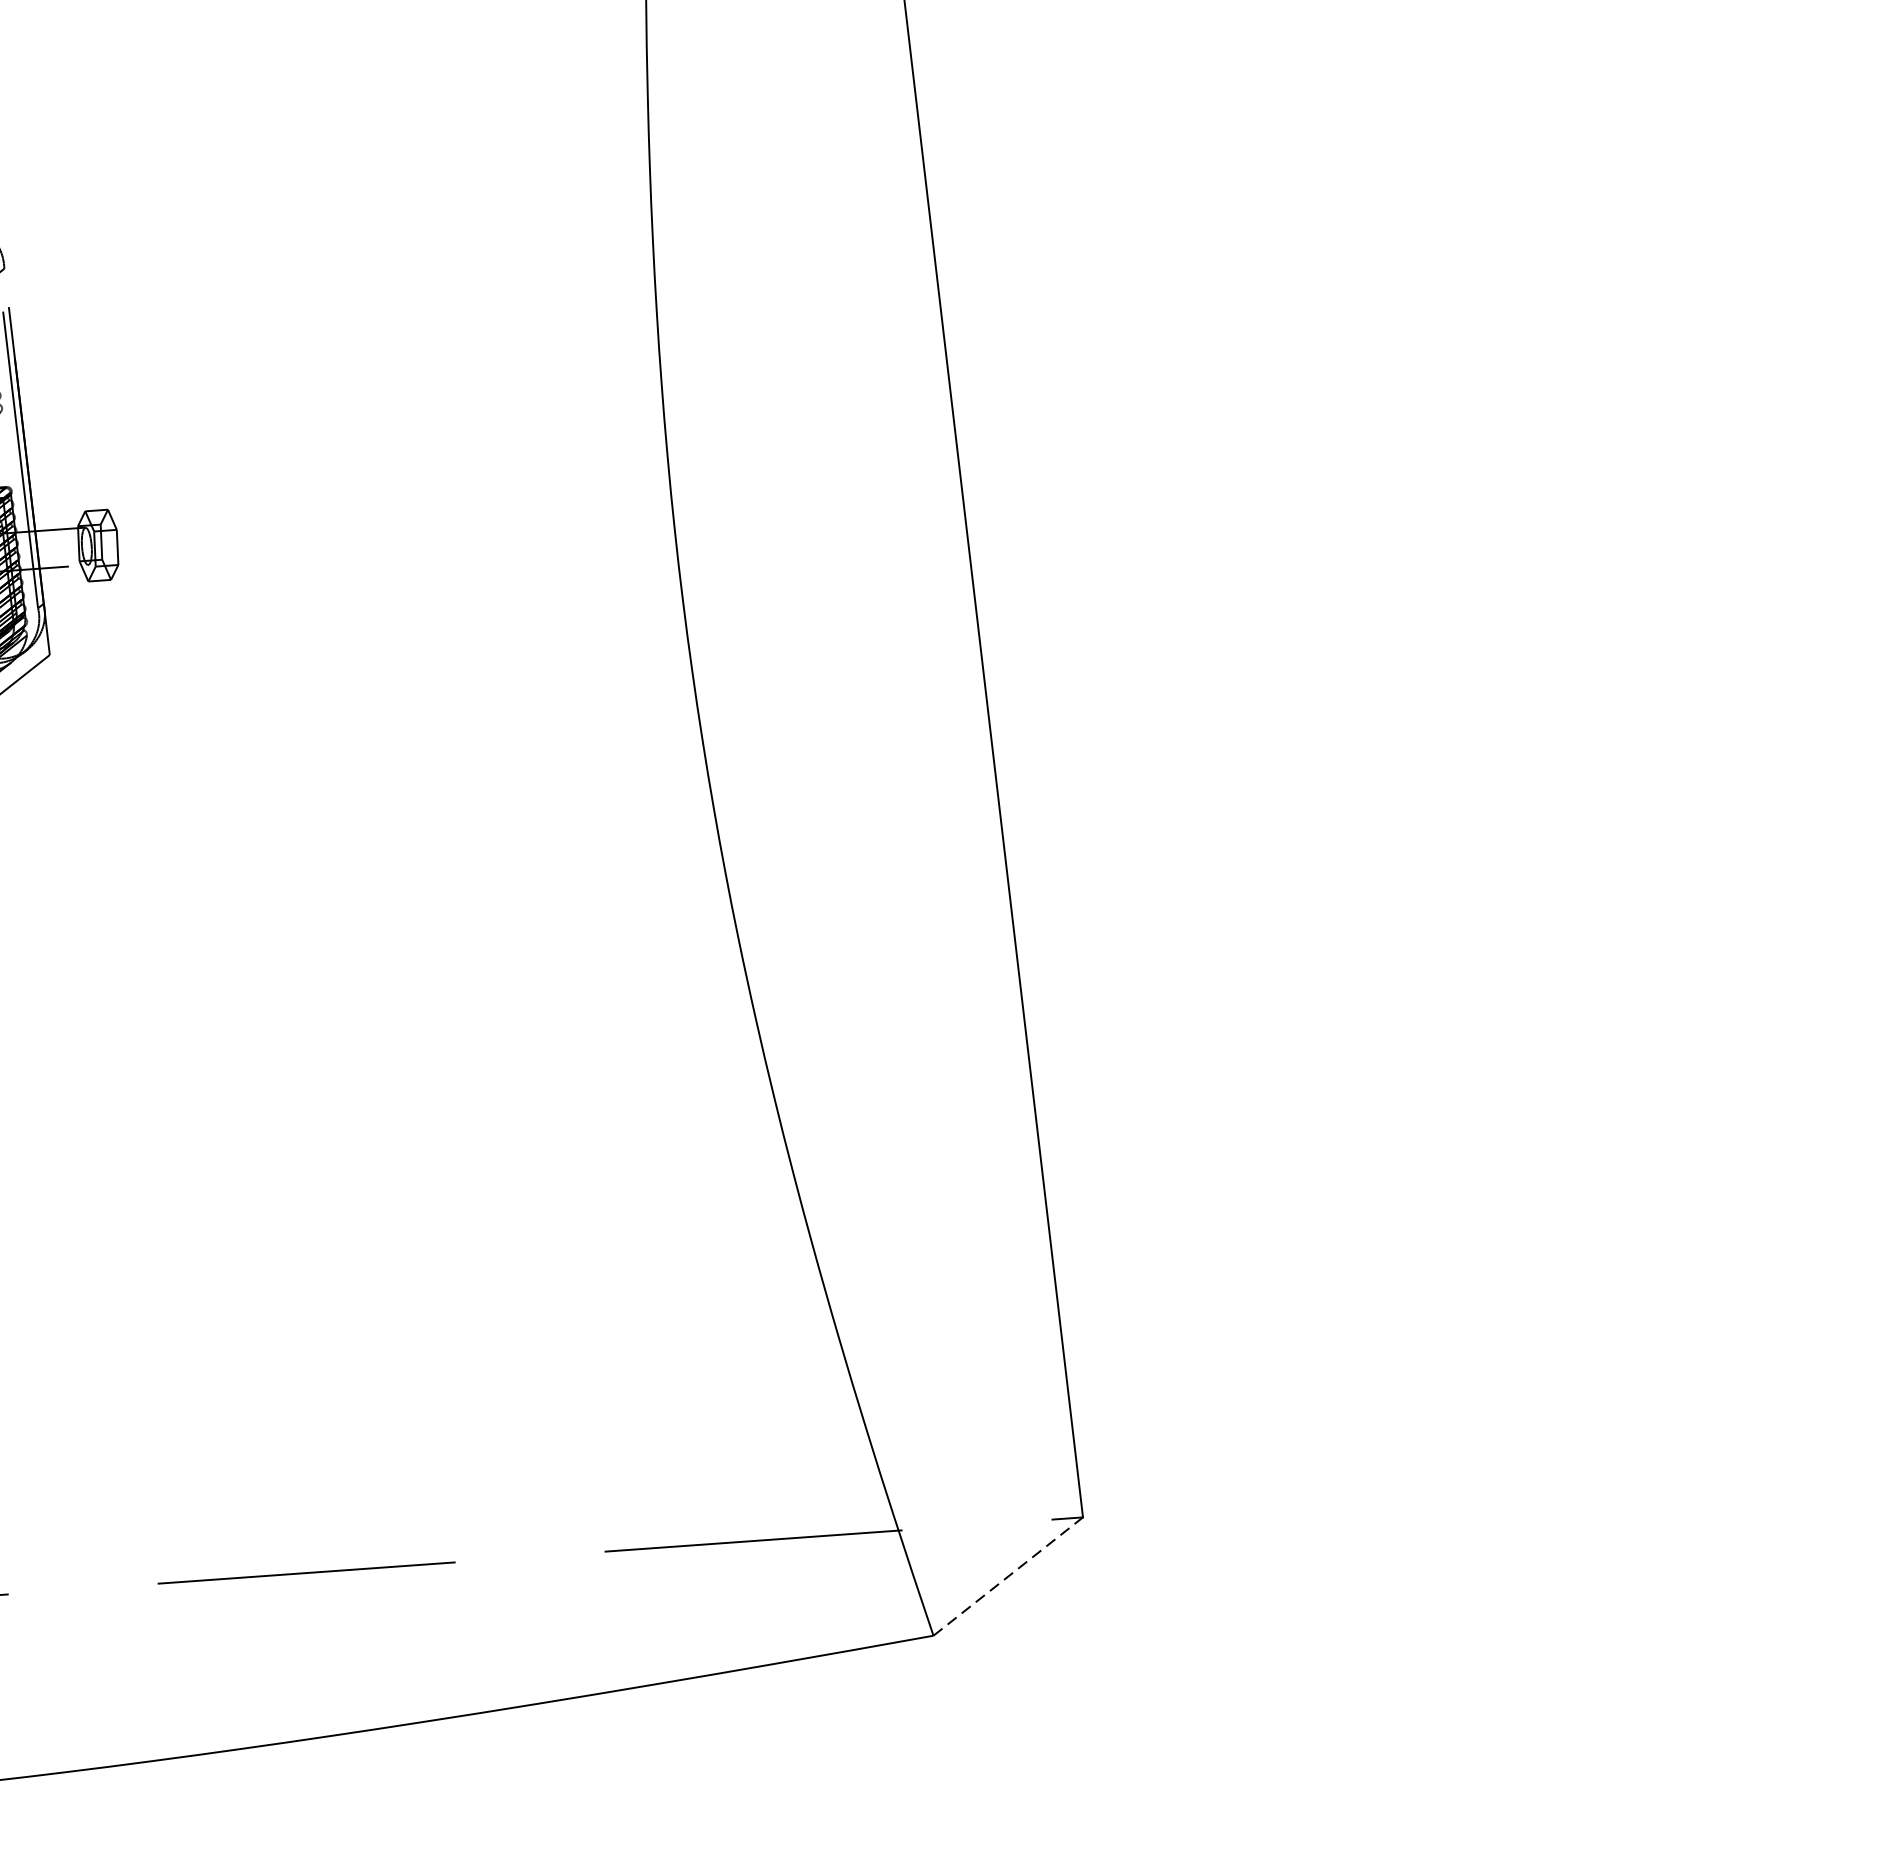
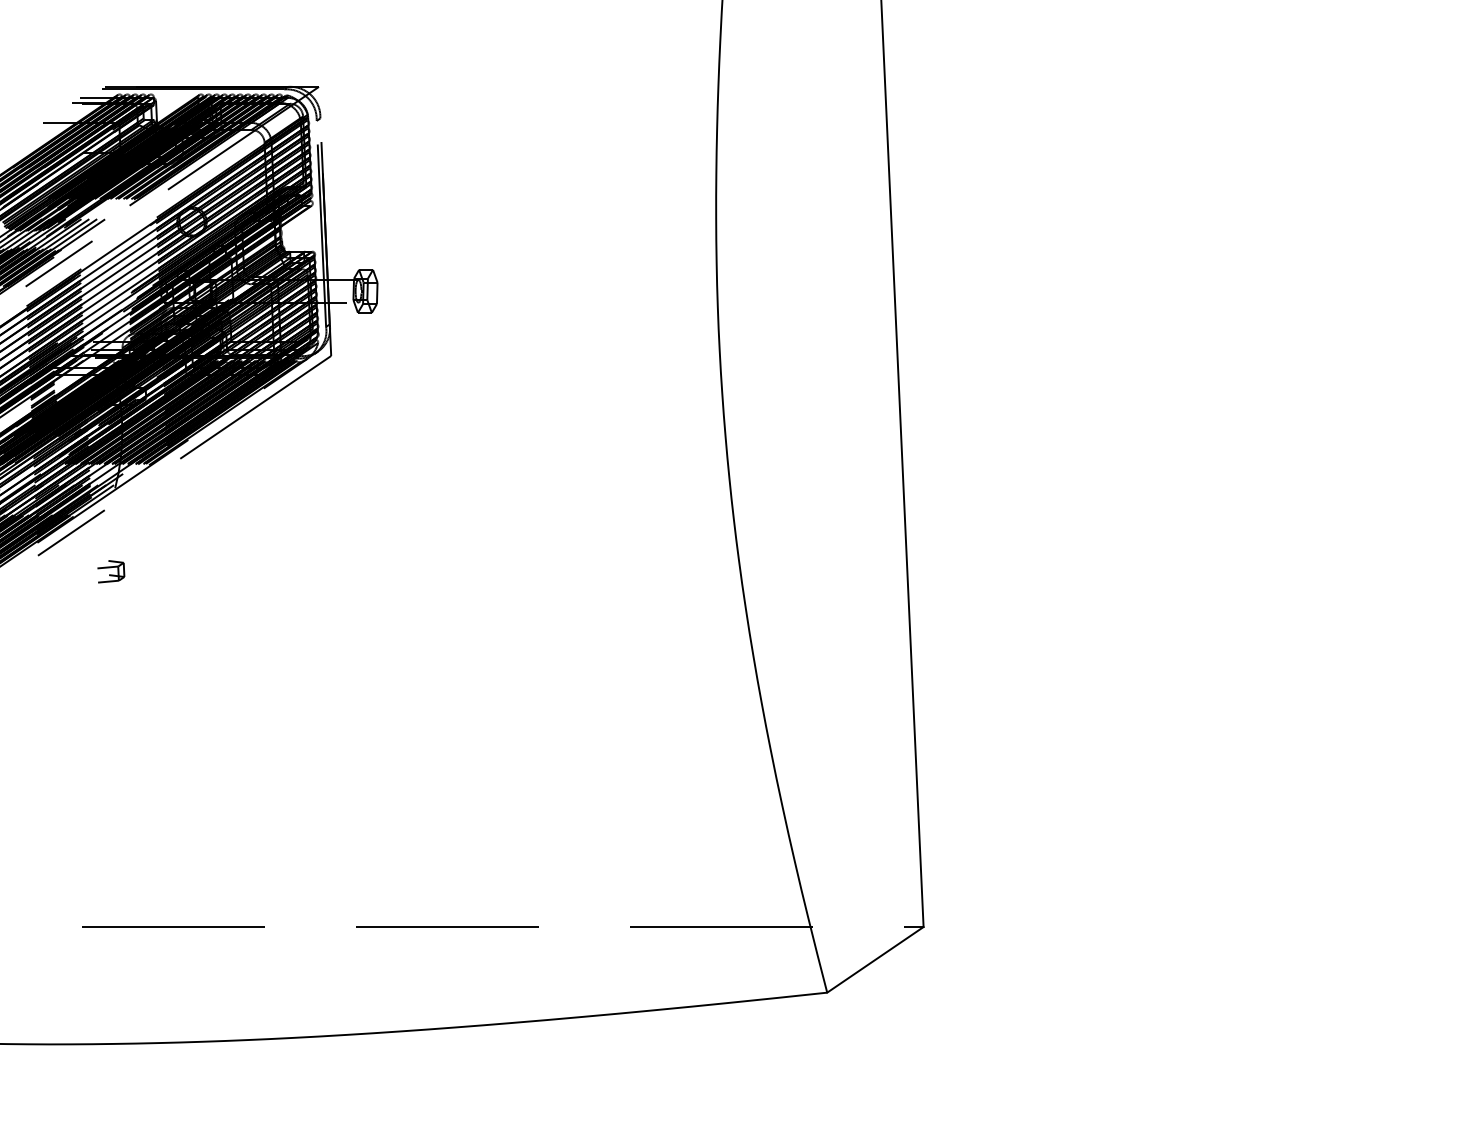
line: (1008, 1575) -> (875, 959), dashed -> solid

